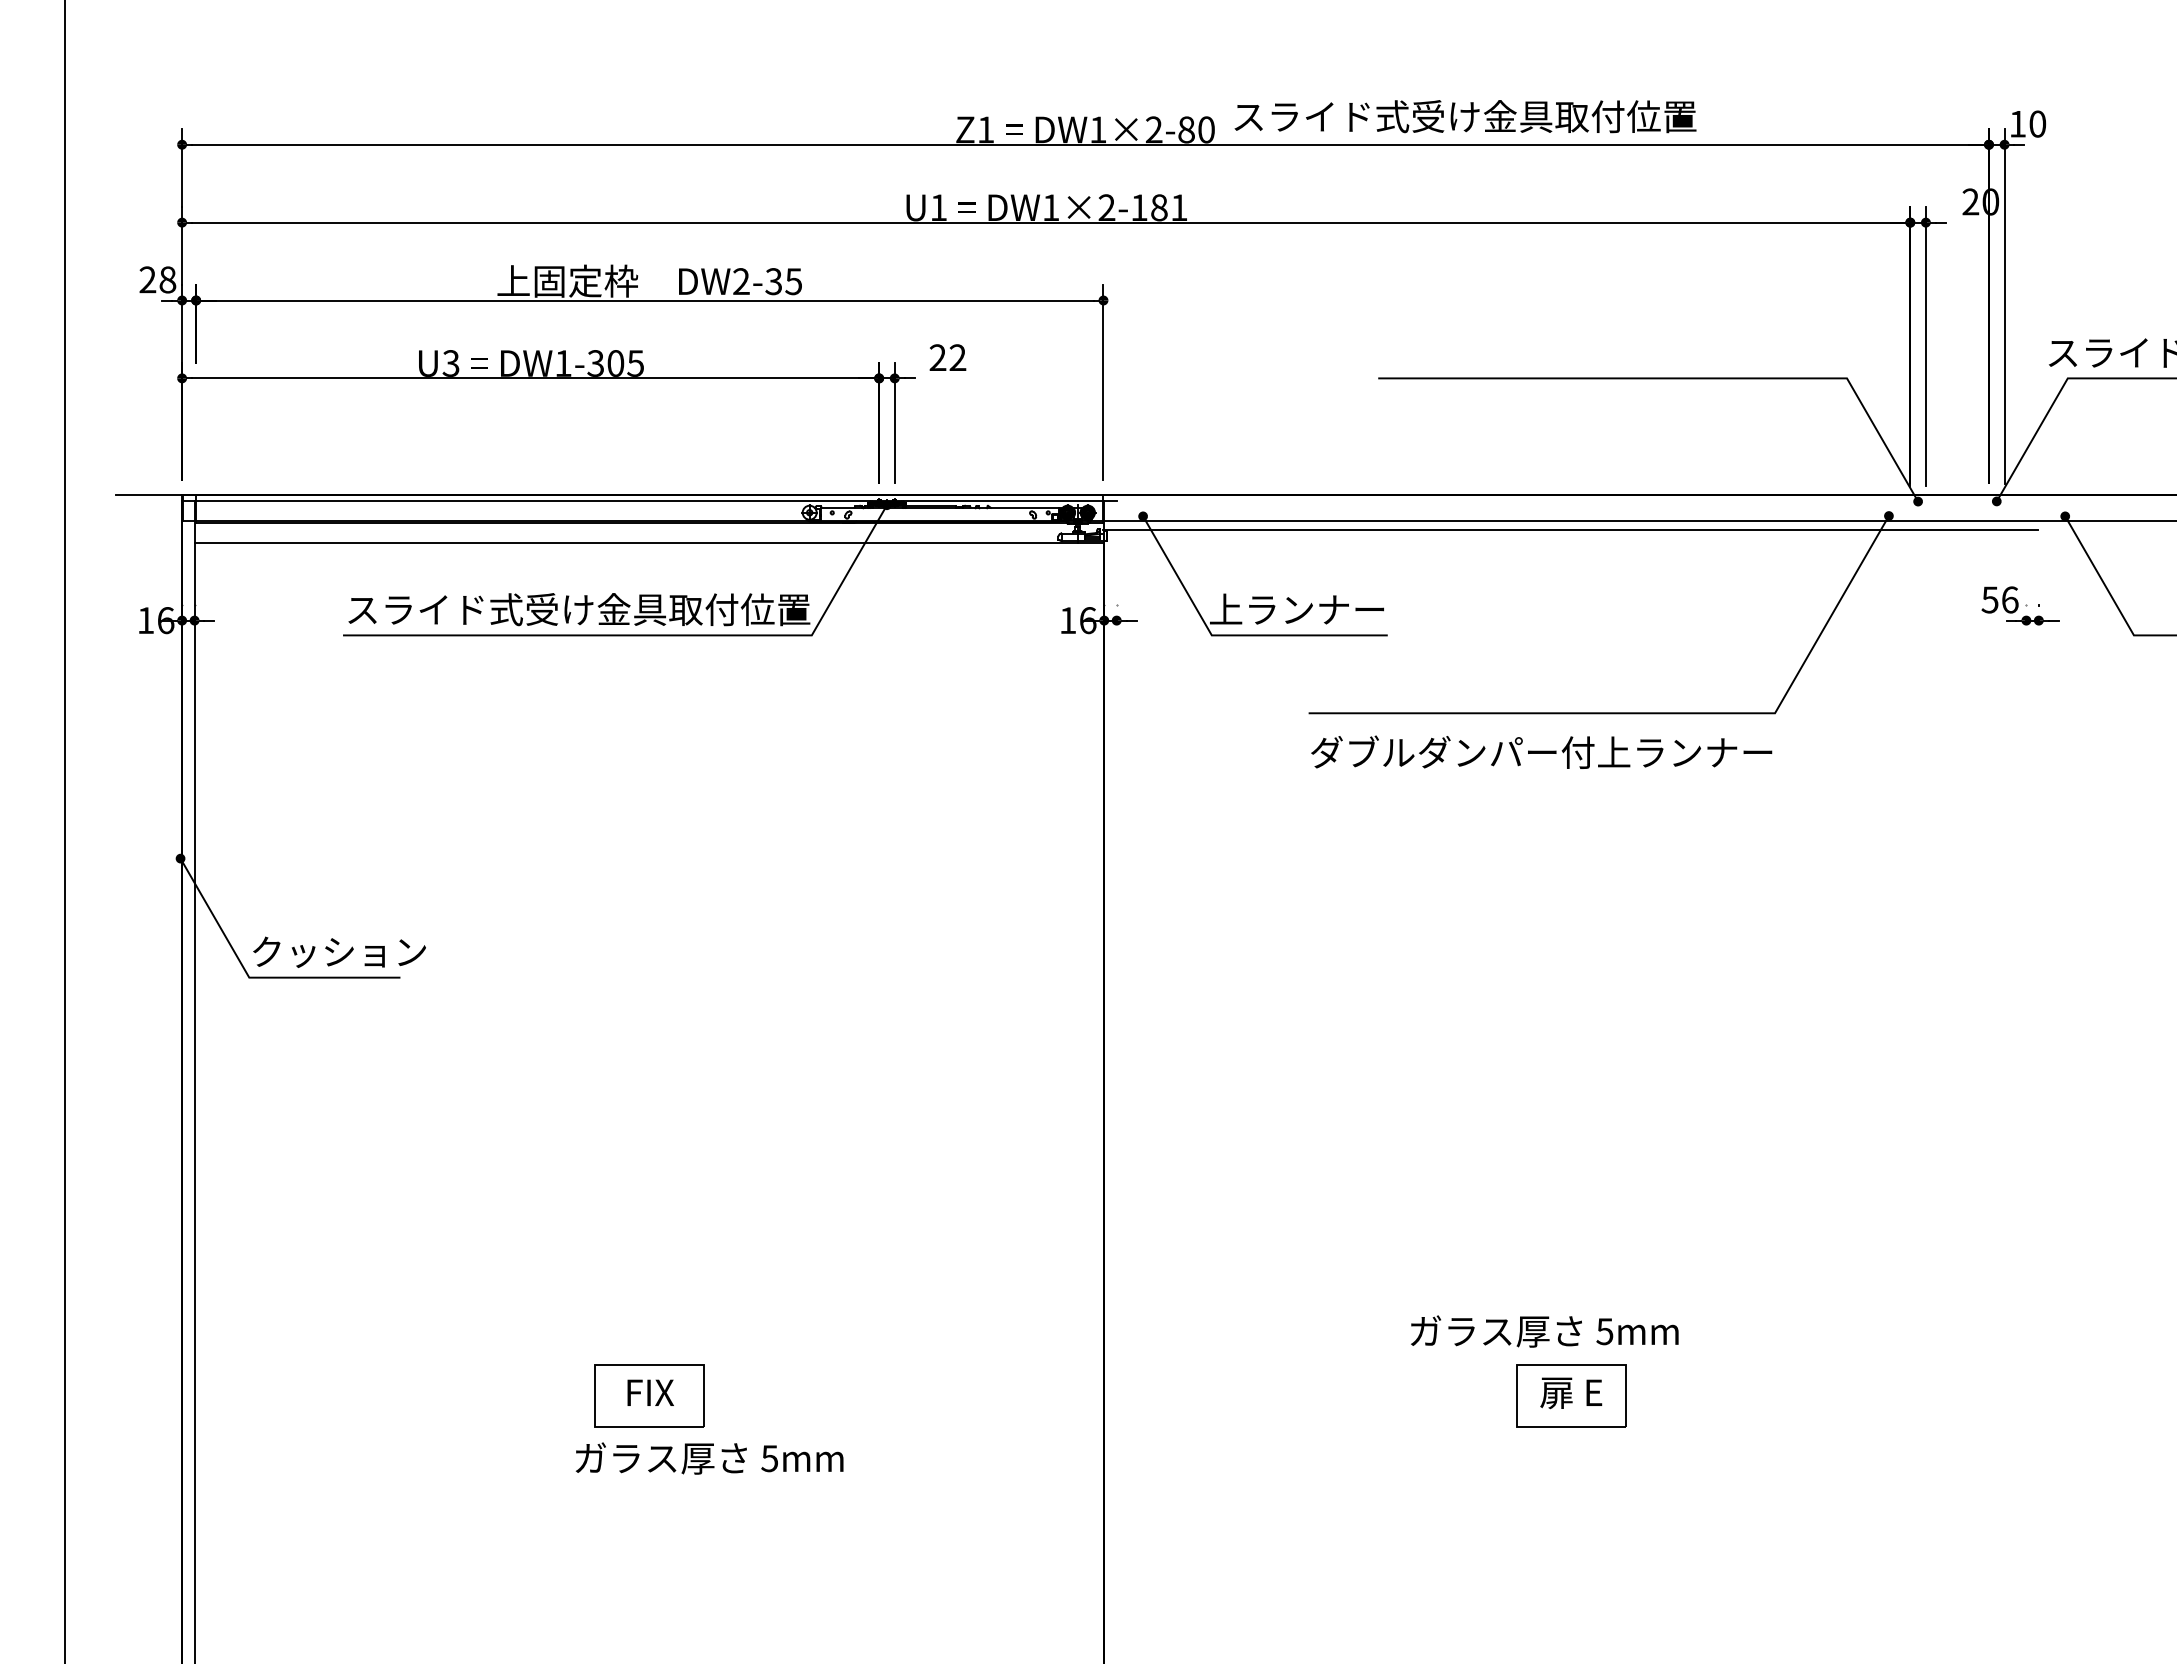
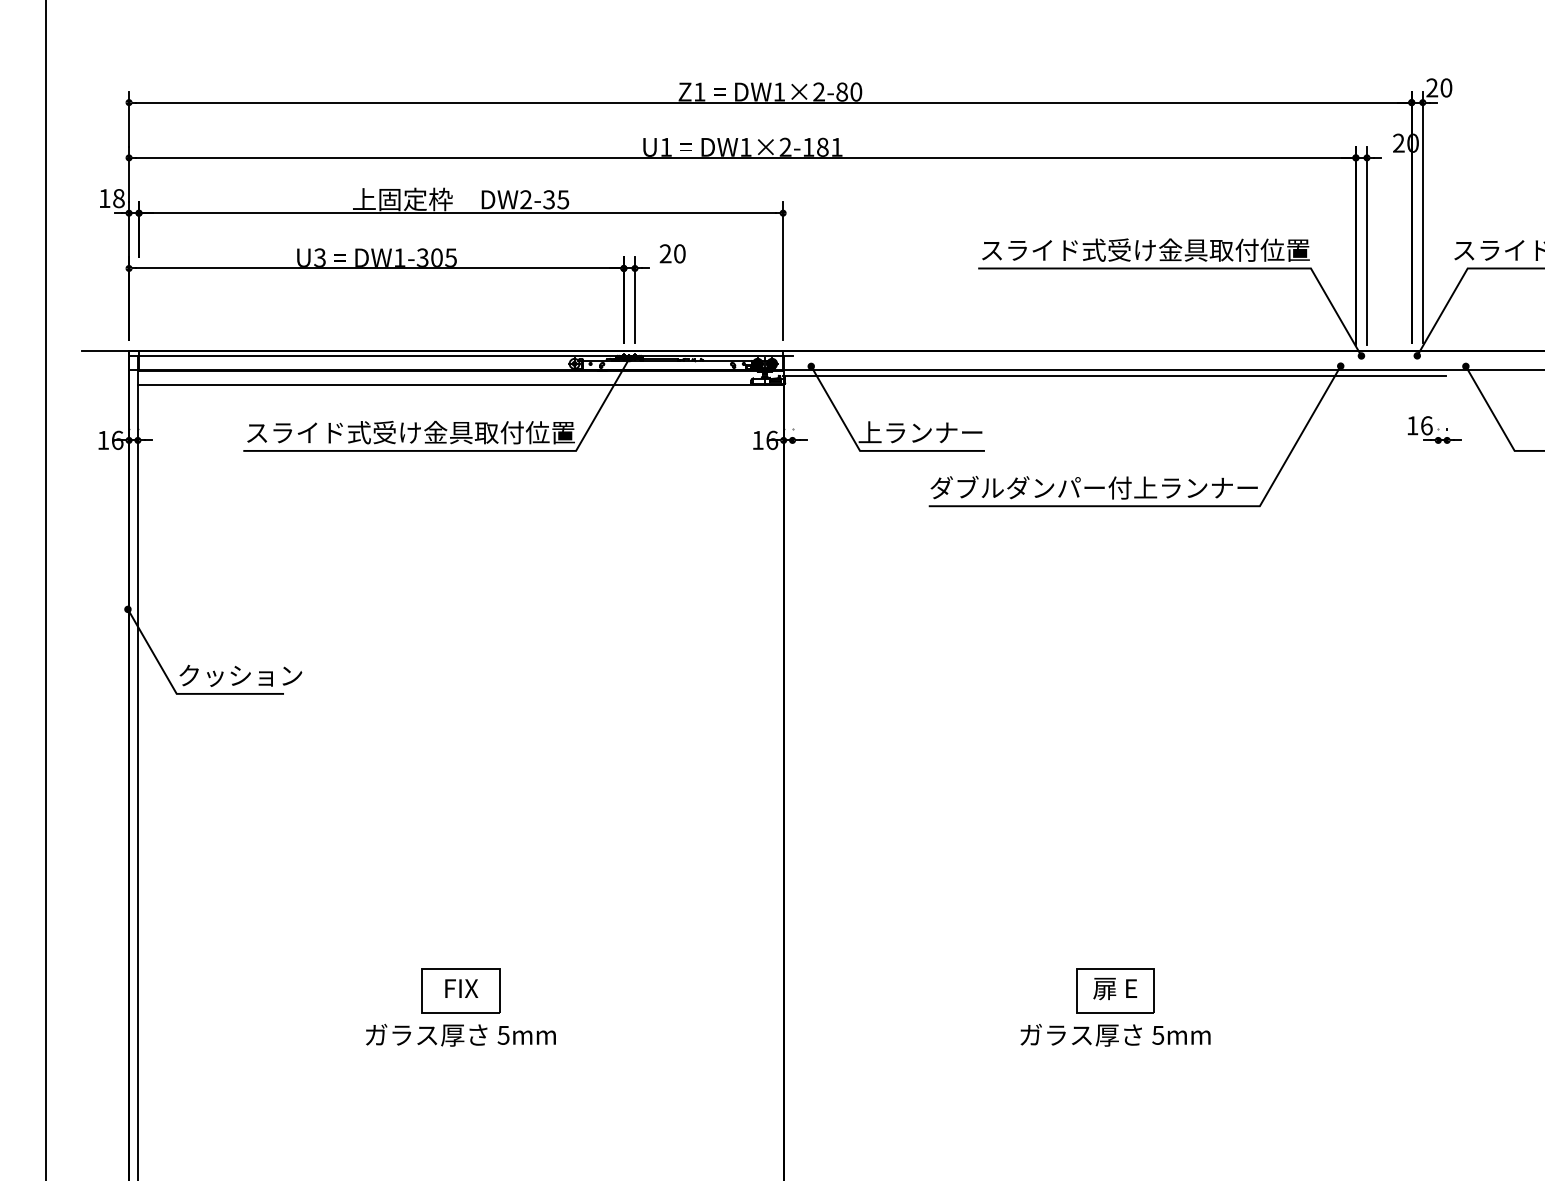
text: (1465, 116) -> (1145, 250), moved
text: (2017, 123) -> (1431, 87), 10 -> 20
text: (147, 279) -> (104, 198), 28 -> 18
text: (957, 357) -> (679, 253), 22 -> 20
text: (1989, 599) -> (1412, 425), 56 -> 16
text: (1541, 751) -> (1094, 487), moved
text: (1544, 1331) -> (1115, 1035), moved
text: (709, 1458) -> (460, 1035), moved

